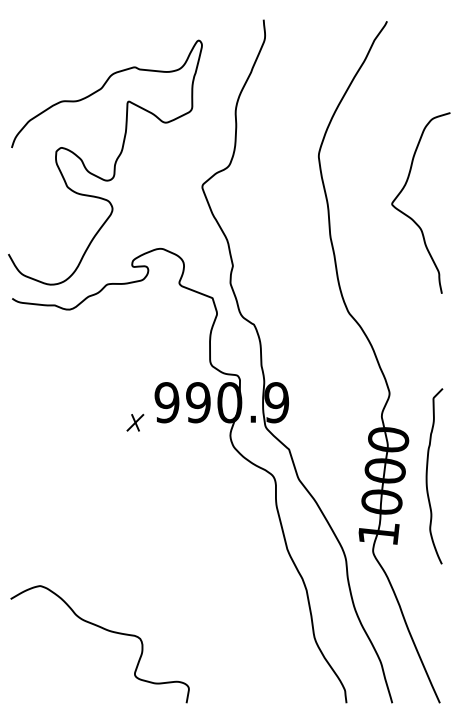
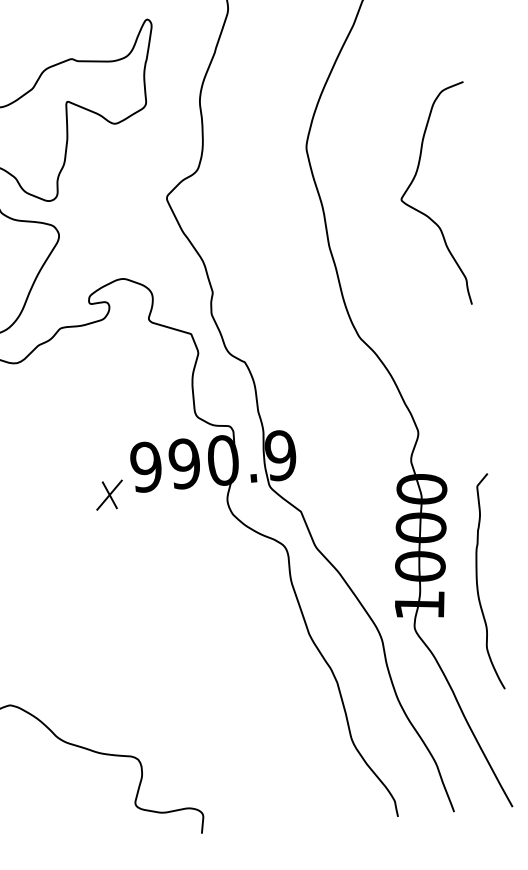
part: (135, 422) -> (109, 494), size x1.4
curve: (427, 476) -> (478, 582), moved

